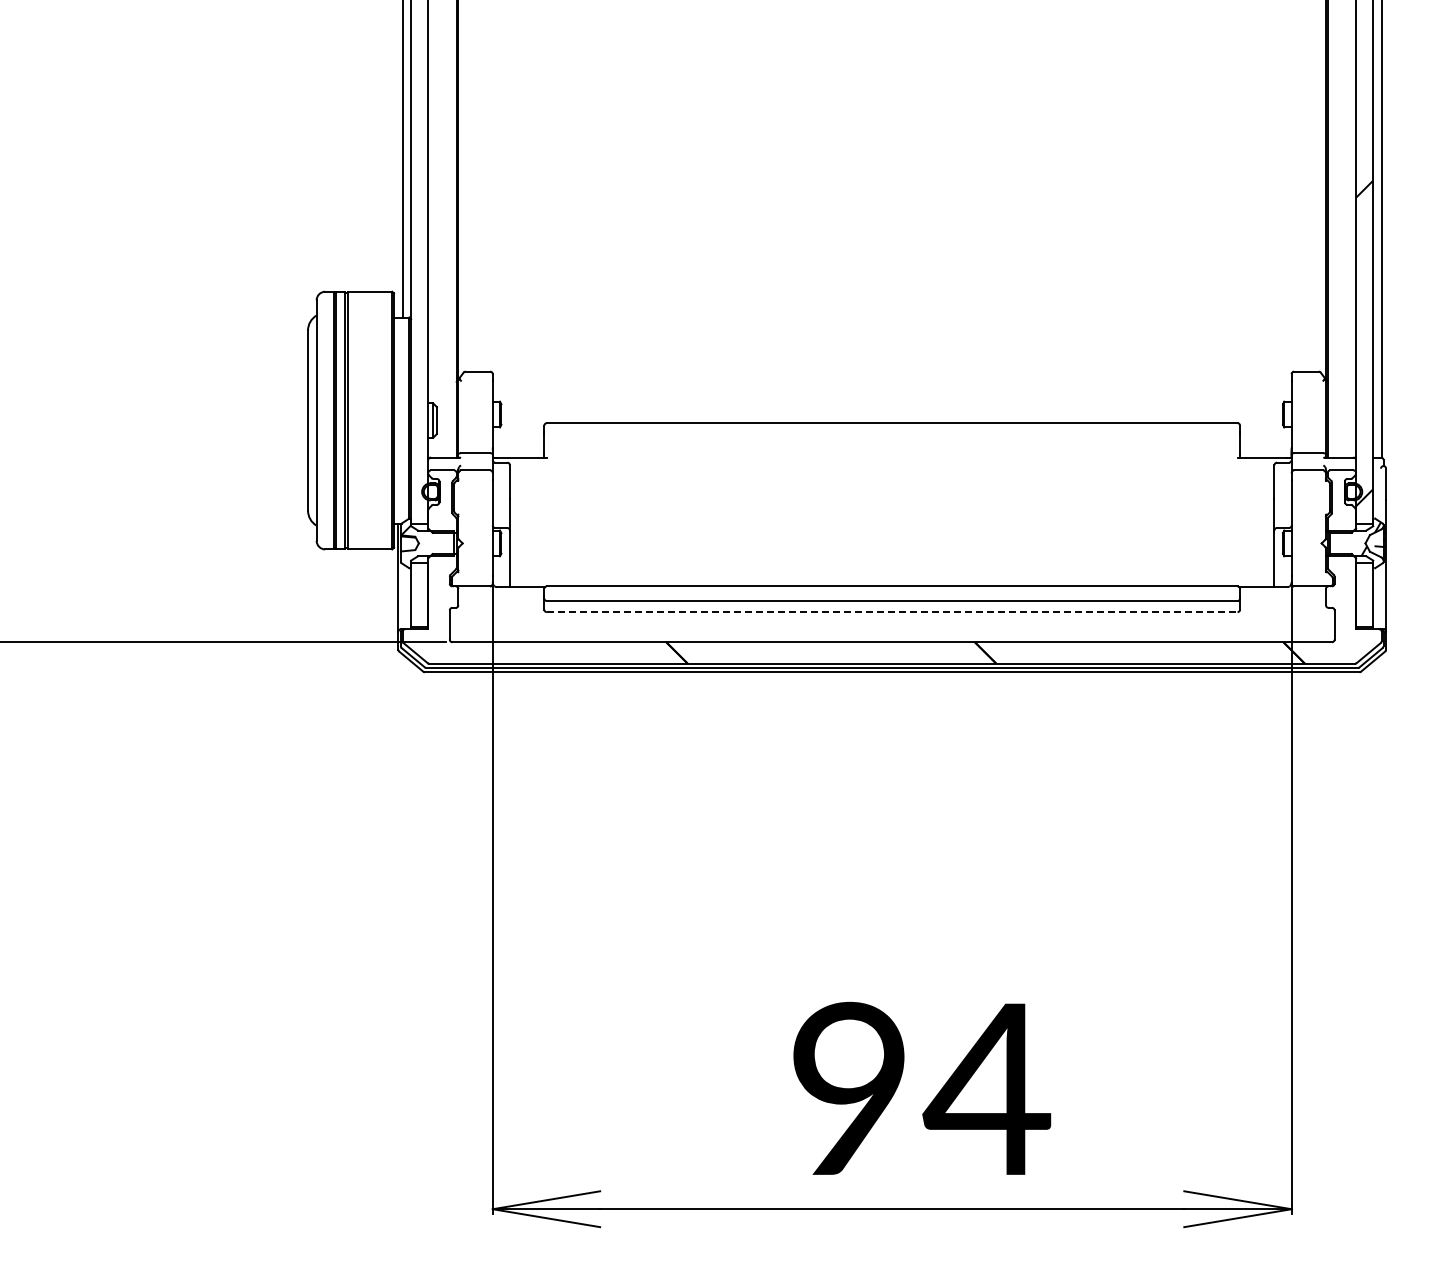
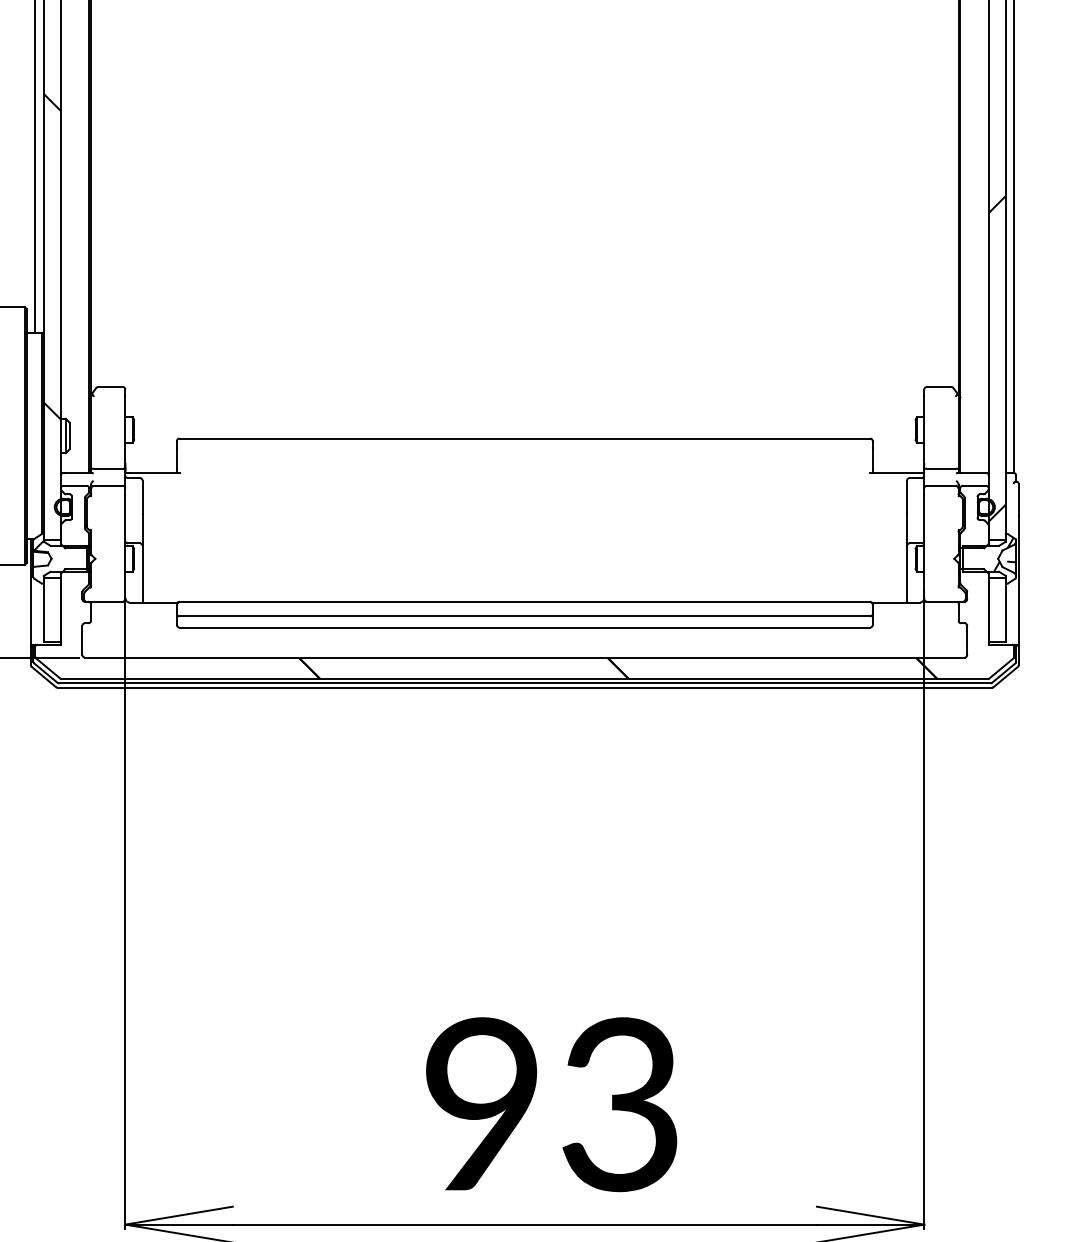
hatch: (419, 241) -> (52, 256), added
line: (892, 612) -> (525, 627), dashed -> solid
text: (986, 1088) -> (619, 1103), 94 -> 93

